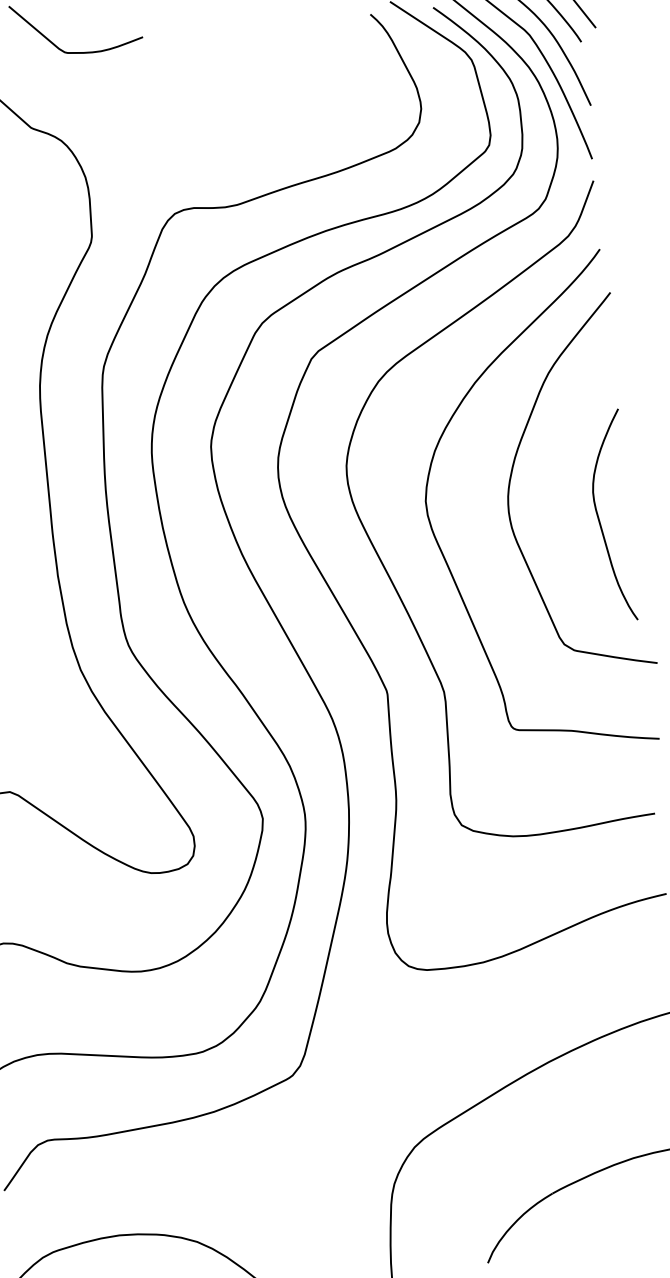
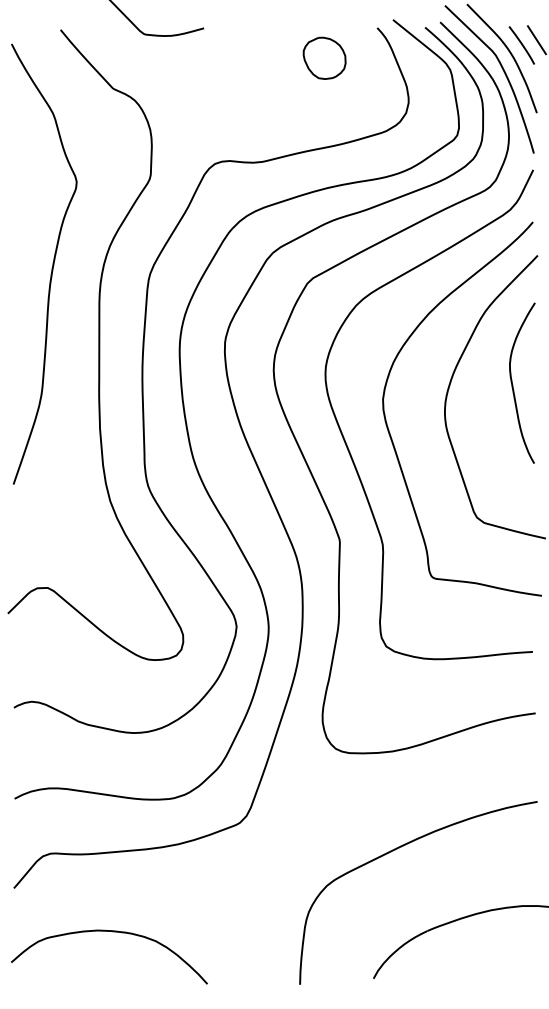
part: (304, 59) -> (324, 57), added
curve: (600, 518) -> (513, 384), moved

